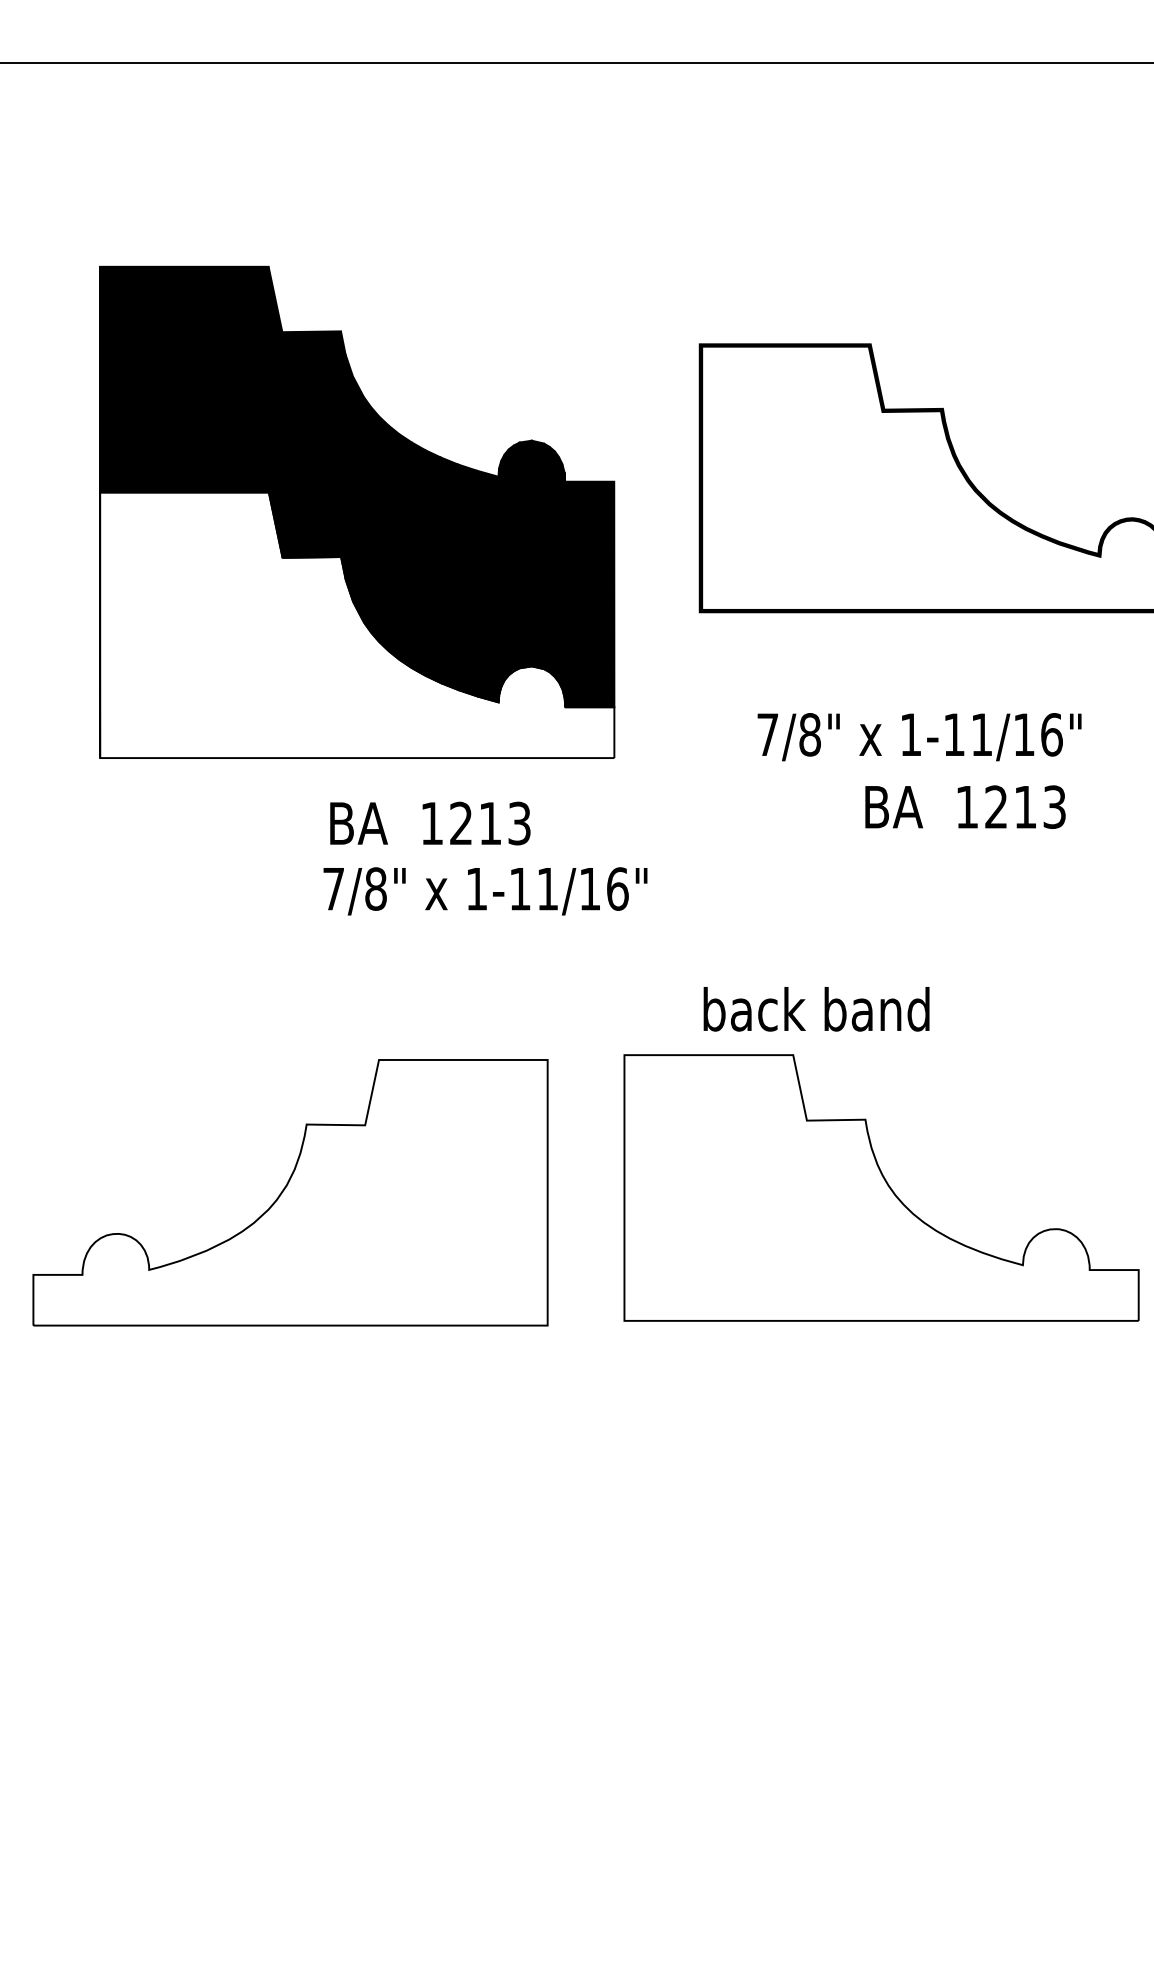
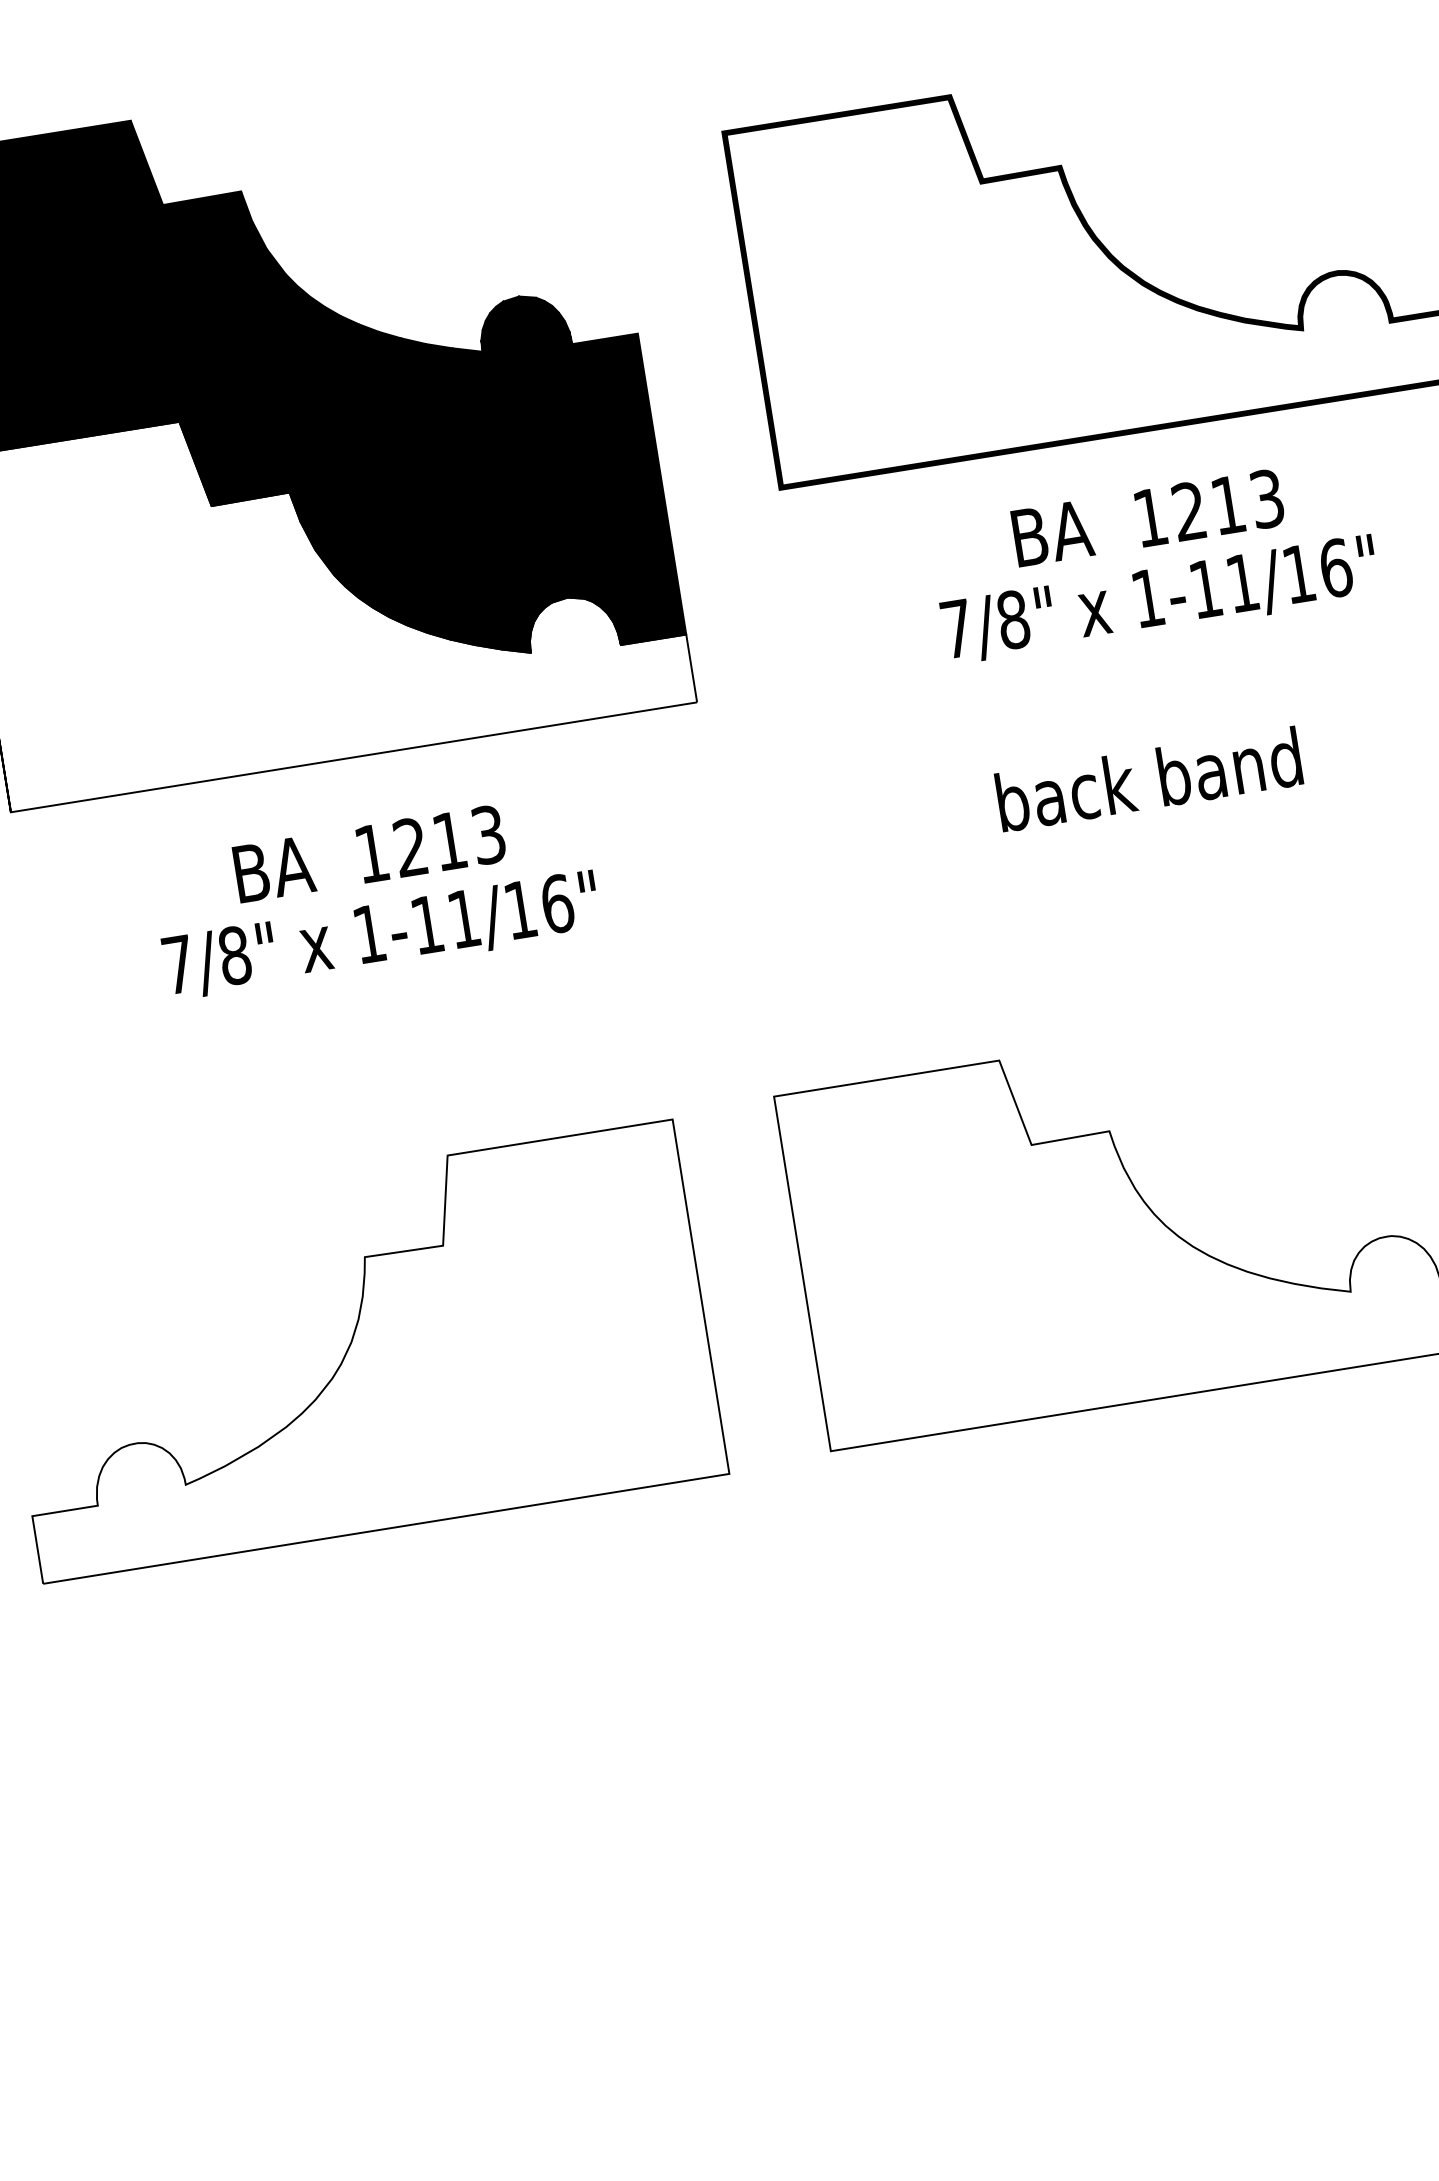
text: (919, 737) -> (1159, 600), moved
text: (965, 806) -> (1148, 517), moved
text: (430, 823) -> (369, 853), moved
text: (485, 891) -> (381, 935), moved
text: (816, 1009) -> (1149, 779), moved

